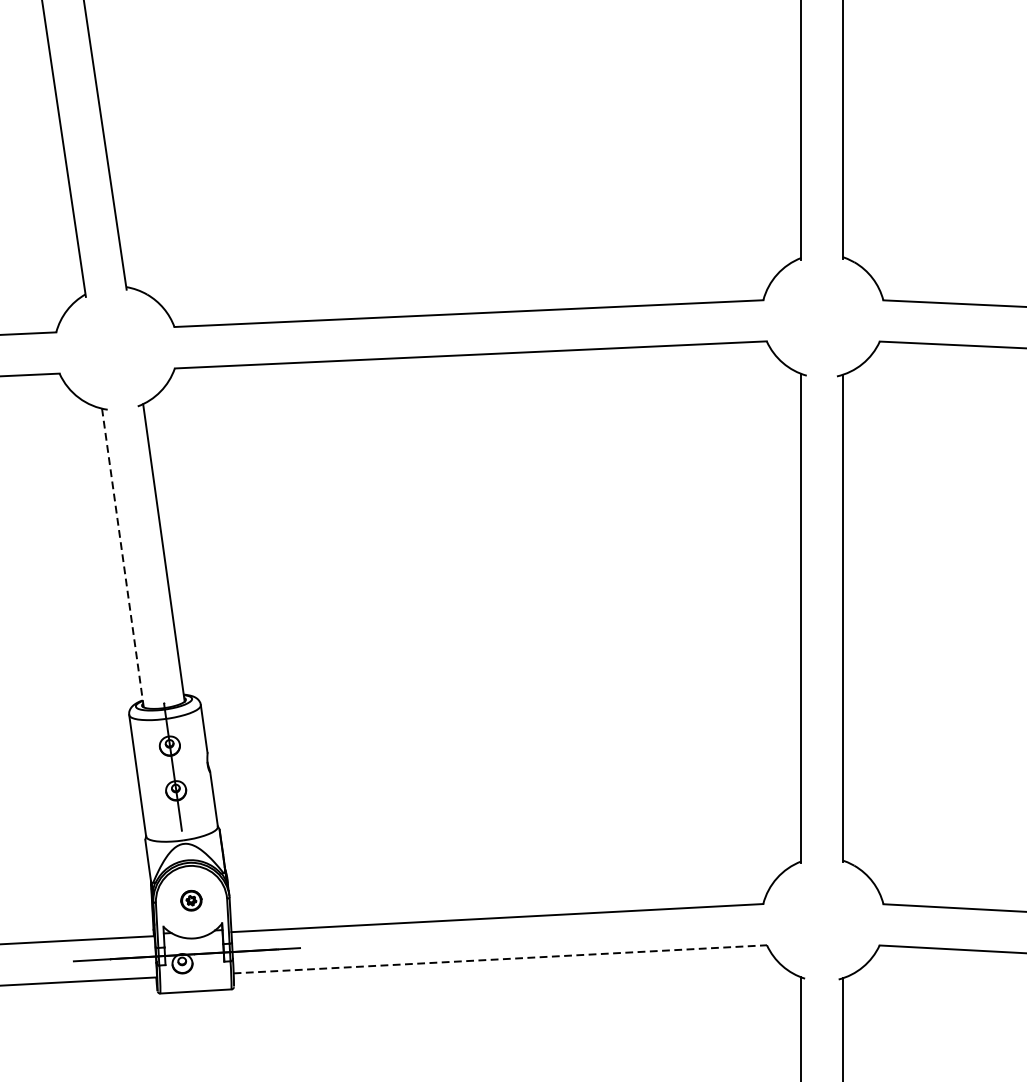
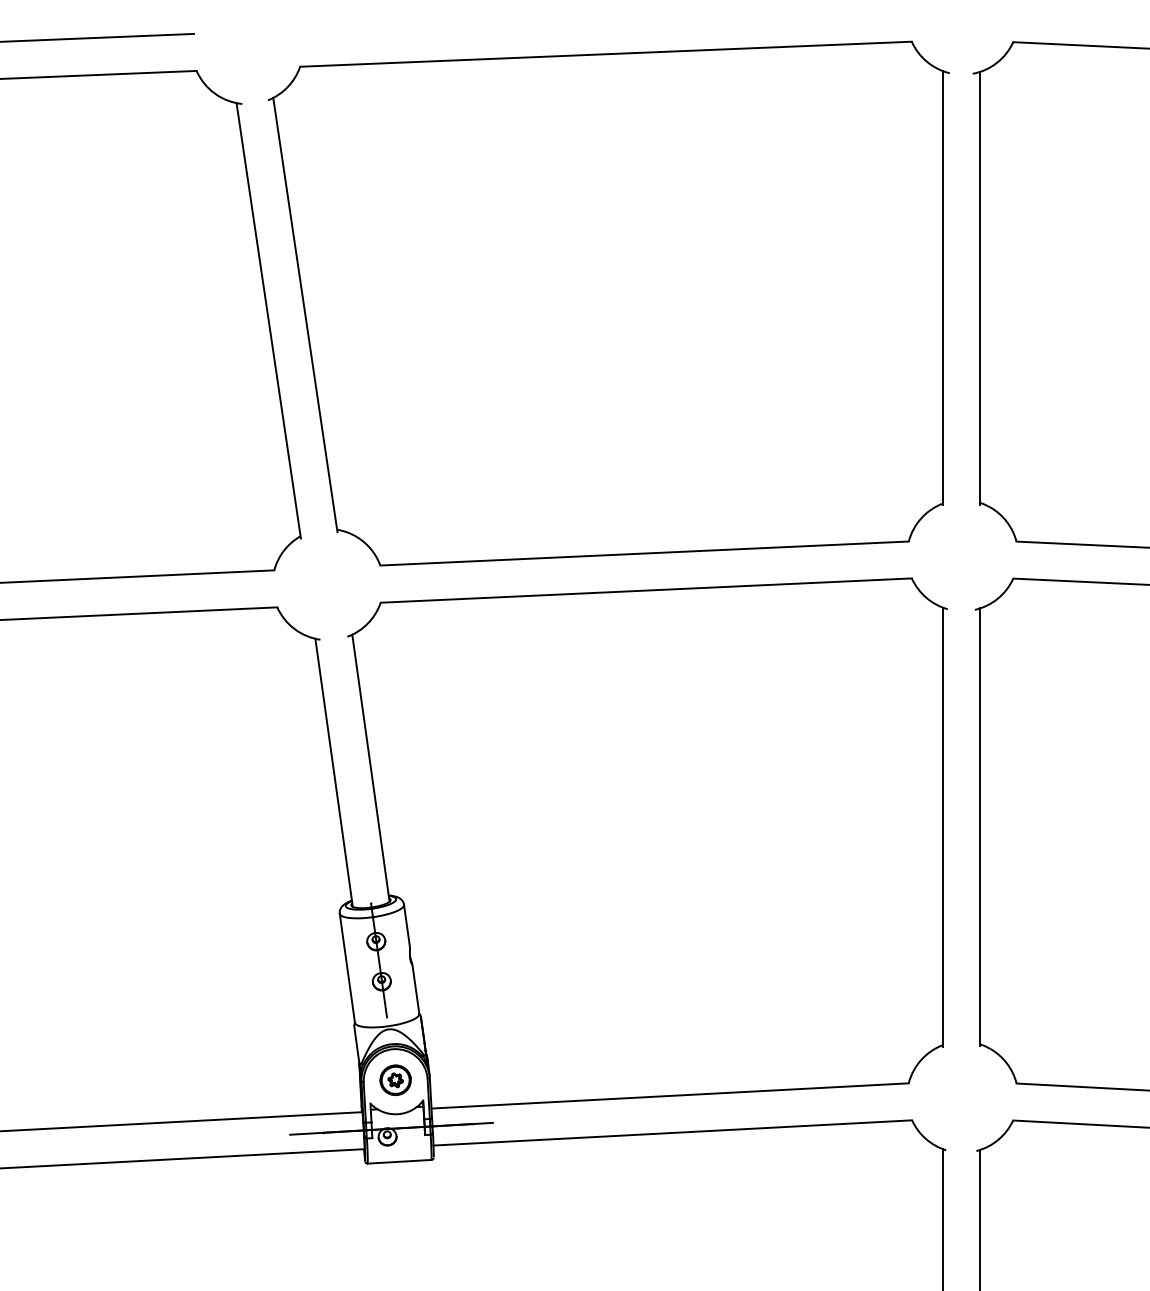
line: (123, 558) -> (334, 773), dashed -> solid
part: (191, 900) -> (395, 1080), size x1.67
line: (500, 958) -> (672, 1132), dashed -> solid

